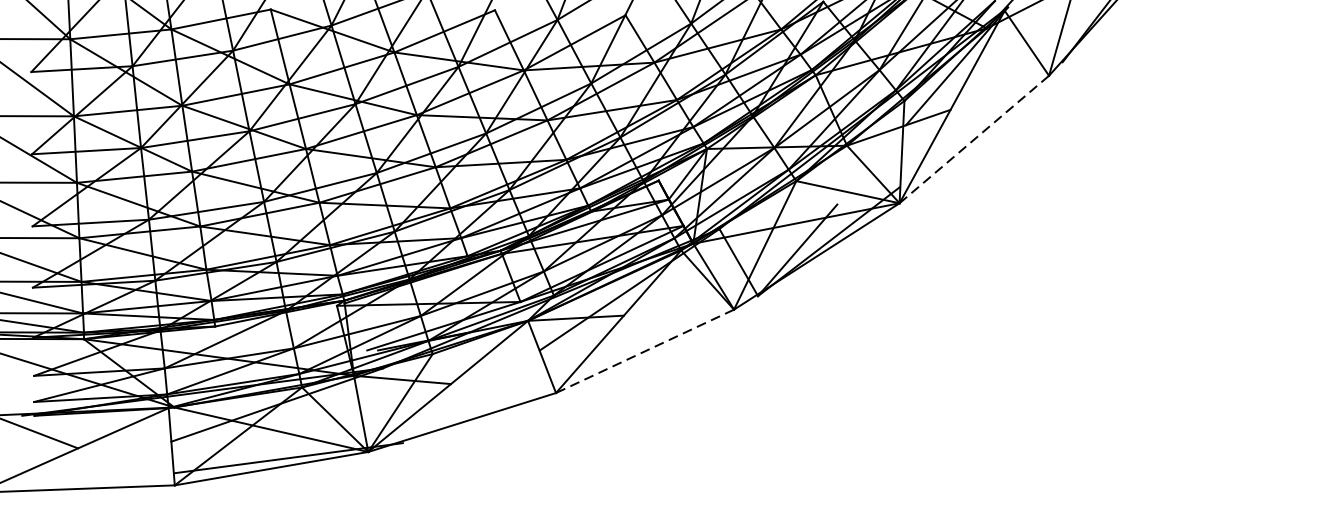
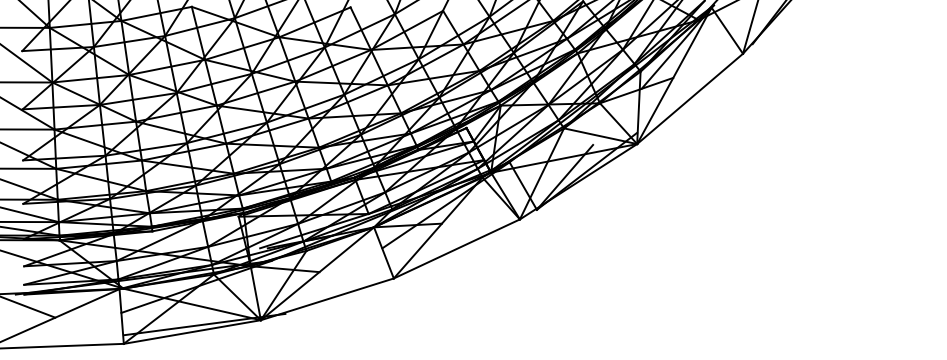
line: (974, 138) -> (690, 98), dashed -> solid
line: (644, 350) -> (456, 248), dashed -> solid

